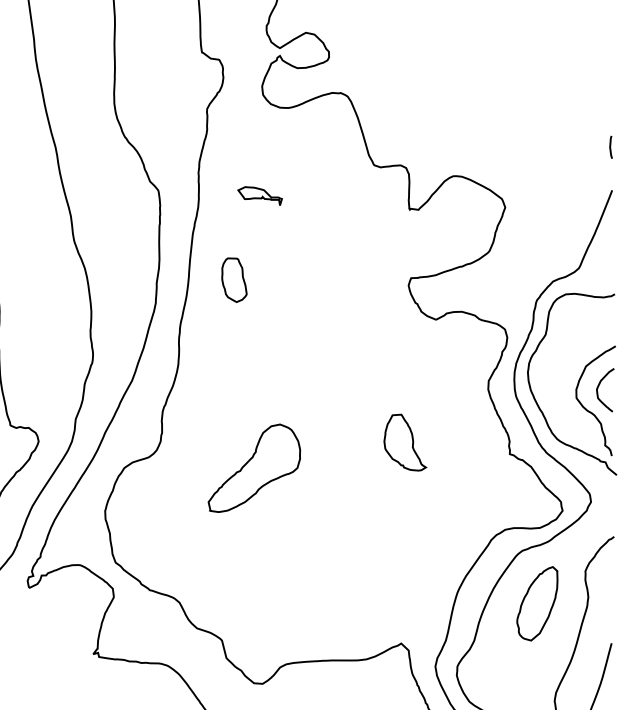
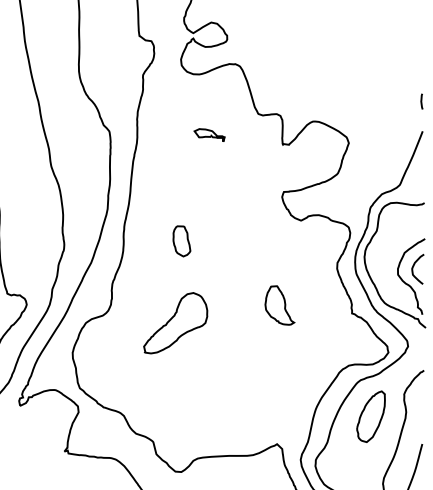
part: (259, 194) -> (209, 134), moved
part: (233, 280) -> (181, 241), moved

